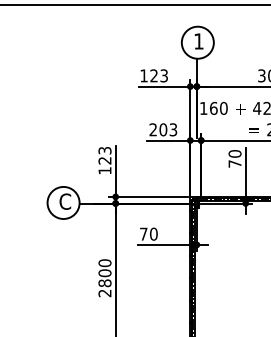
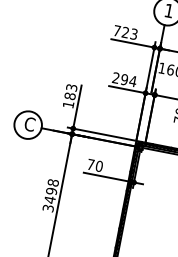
text: (143, 75) -> (116, 30), 123 -> 723
text: (168, 129) -> (128, 80), 203 -> 294
text: (104, 160) -> (69, 95), 123 -> 183
text: (104, 278) -> (50, 195), 2800 -> 3498

